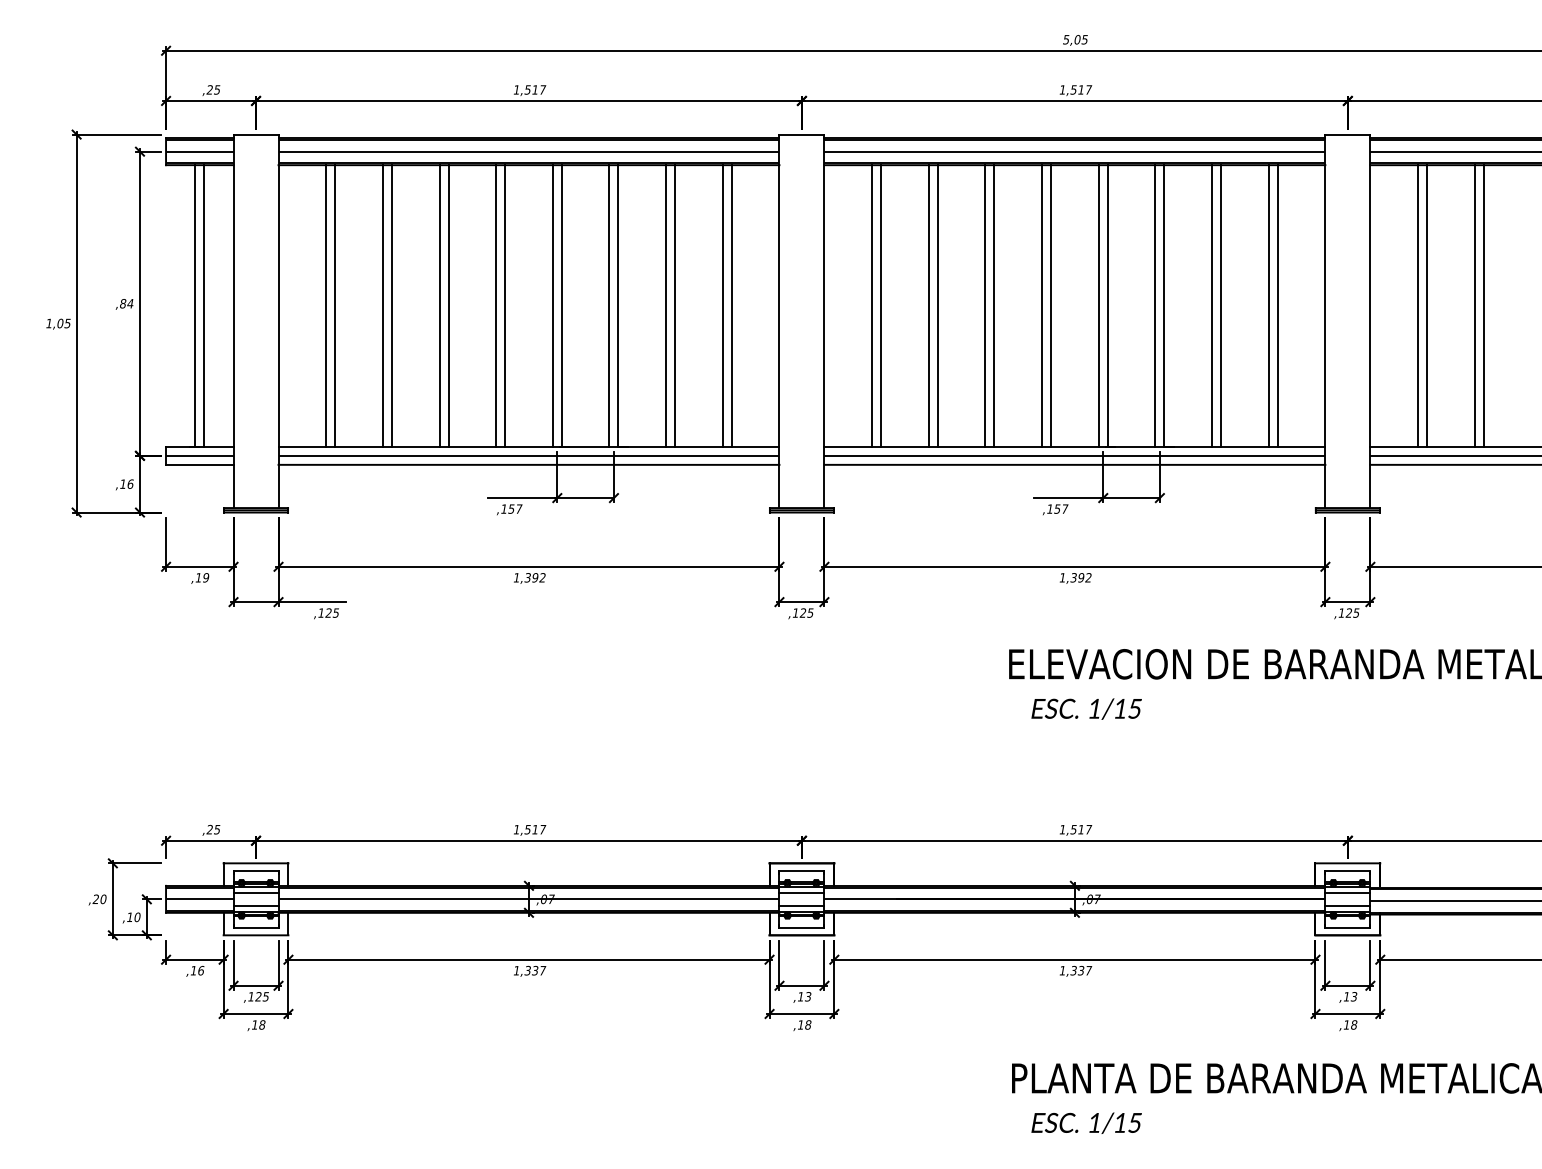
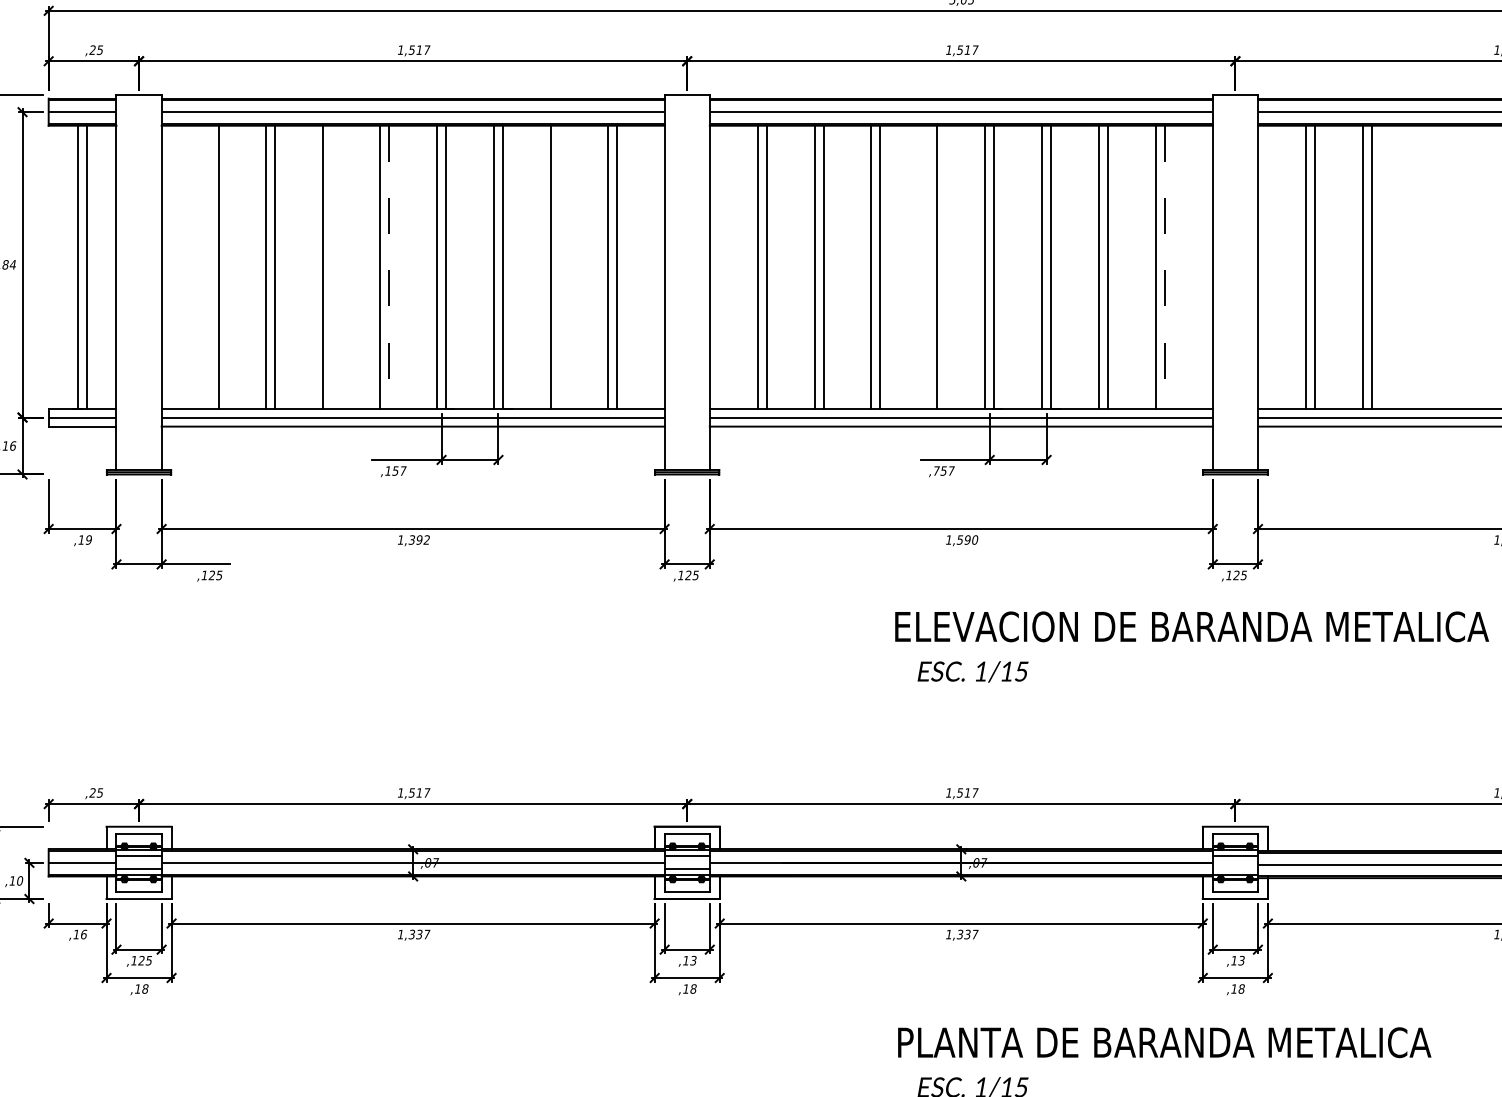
line: (326, 305) -> (209, 266), removed
line: (448, 305) -> (332, 266), removed
line: (675, 305) -> (560, 266), removed
line: (1042, 305) -> (928, 266), removed
line: (505, 306) -> (389, 267), solid -> dashed
line: (1277, 306) -> (1164, 267), solid -> dashed
text: (1050, 508) -> (936, 470), ,157 -> ,757
text: (1081, 577) -> (967, 539), 1,392 -> 1,590
line: (1347, 905) -> (1234, 869), removed

